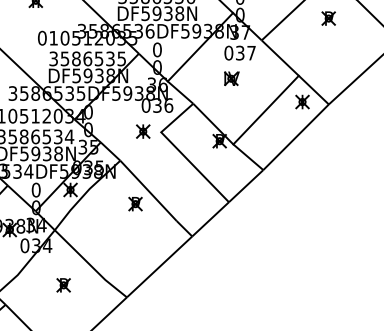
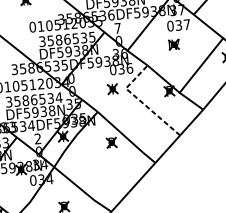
text: (157, 49) -> (117, 28), 0 -> 7
line: (179, 151) -> (140, 101), solid -> dashed
text: (35, 189) -> (37, 138), 0 -> 2

